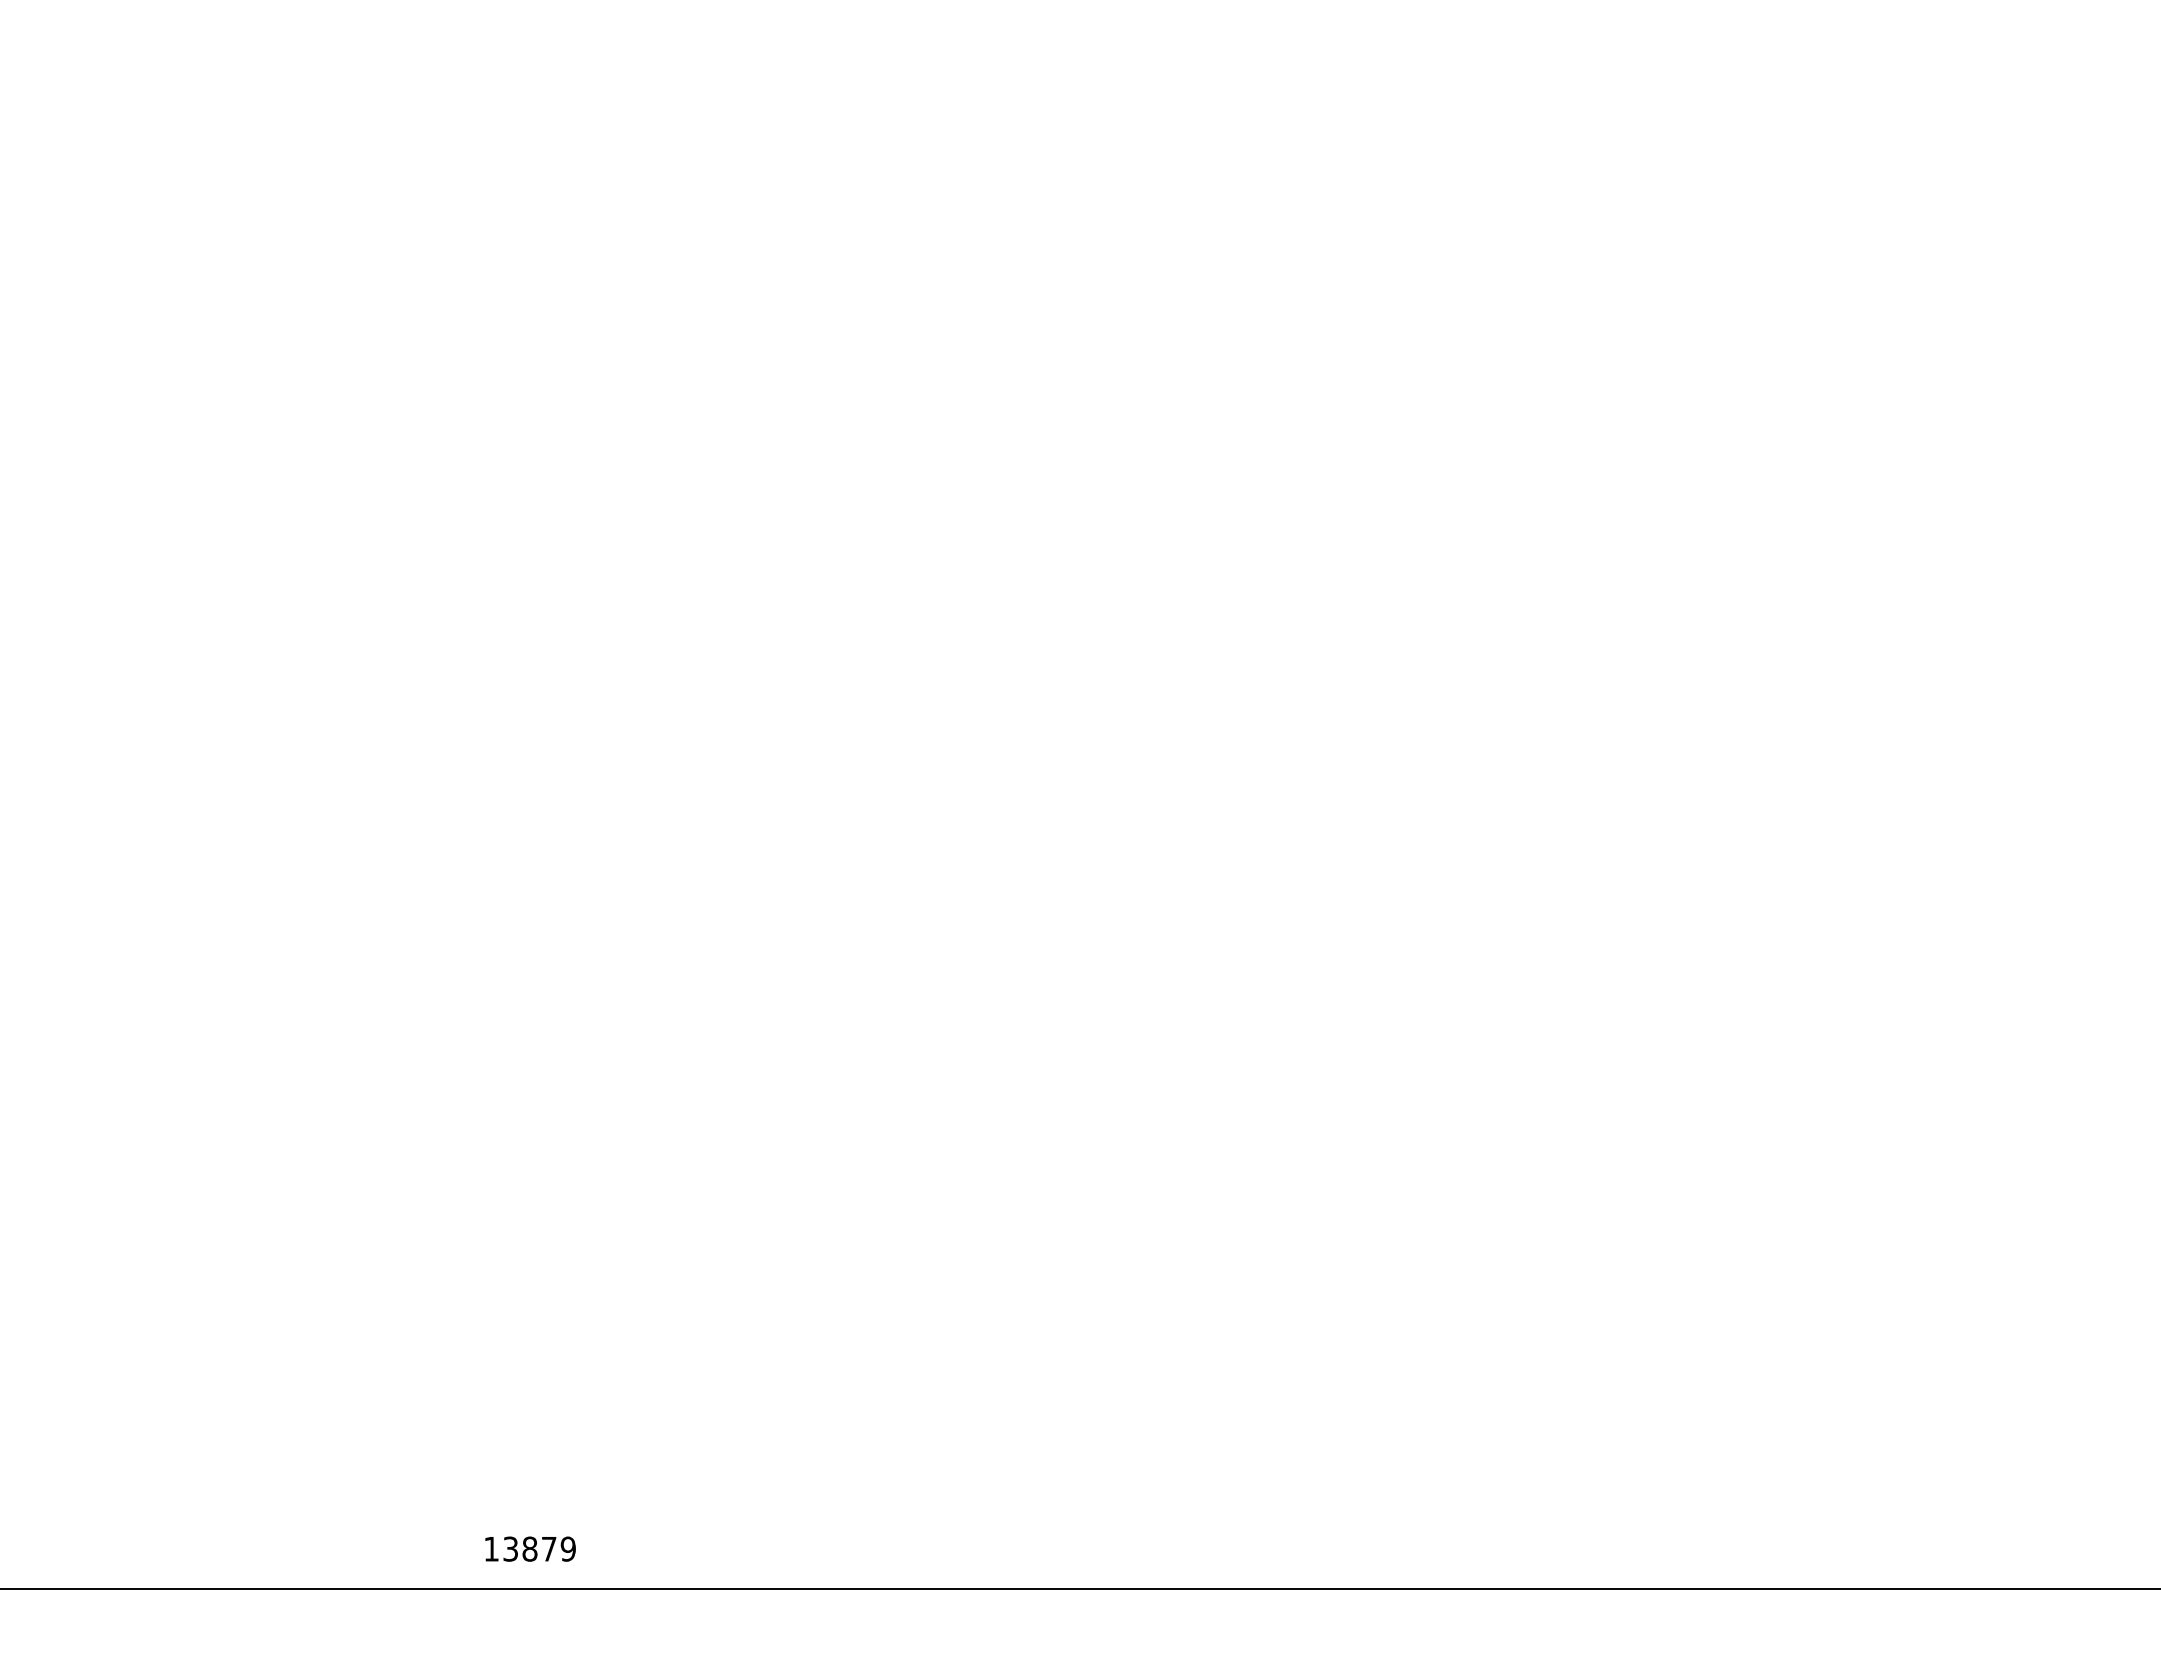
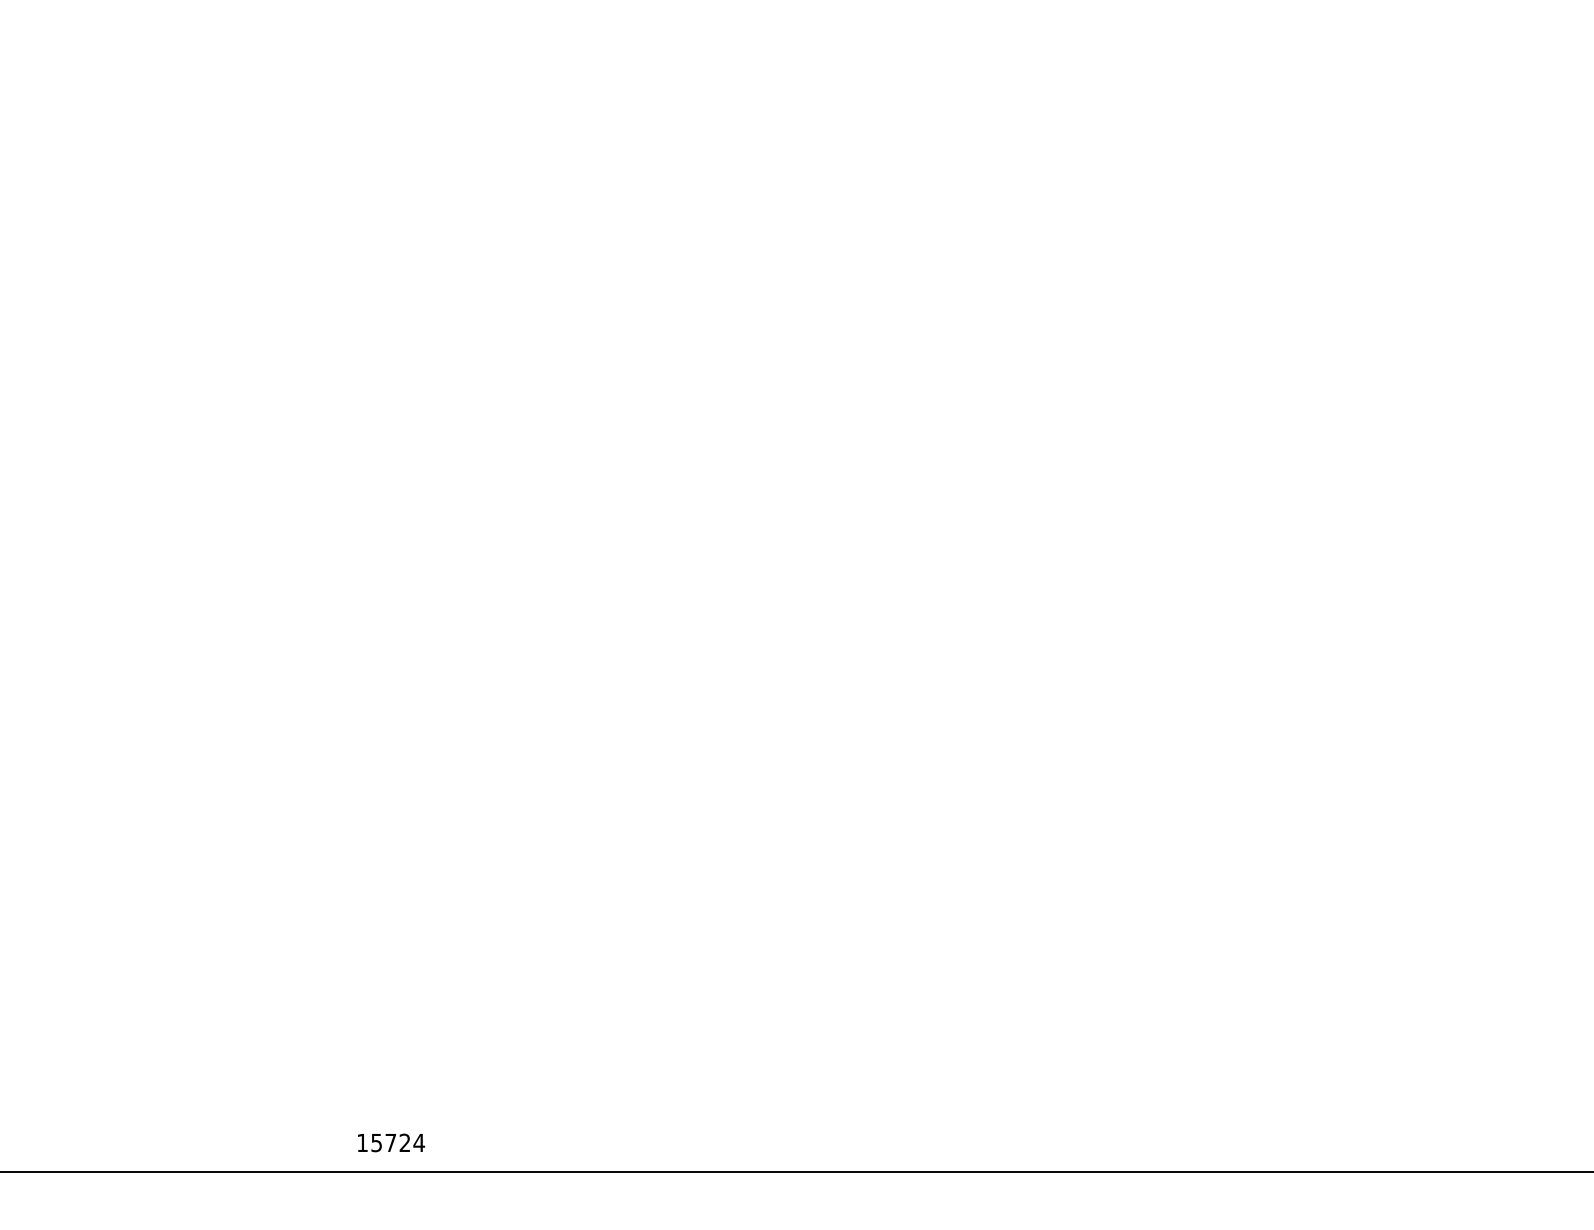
text: (540, 1548) -> (398, 1142), 13879 -> 15724

